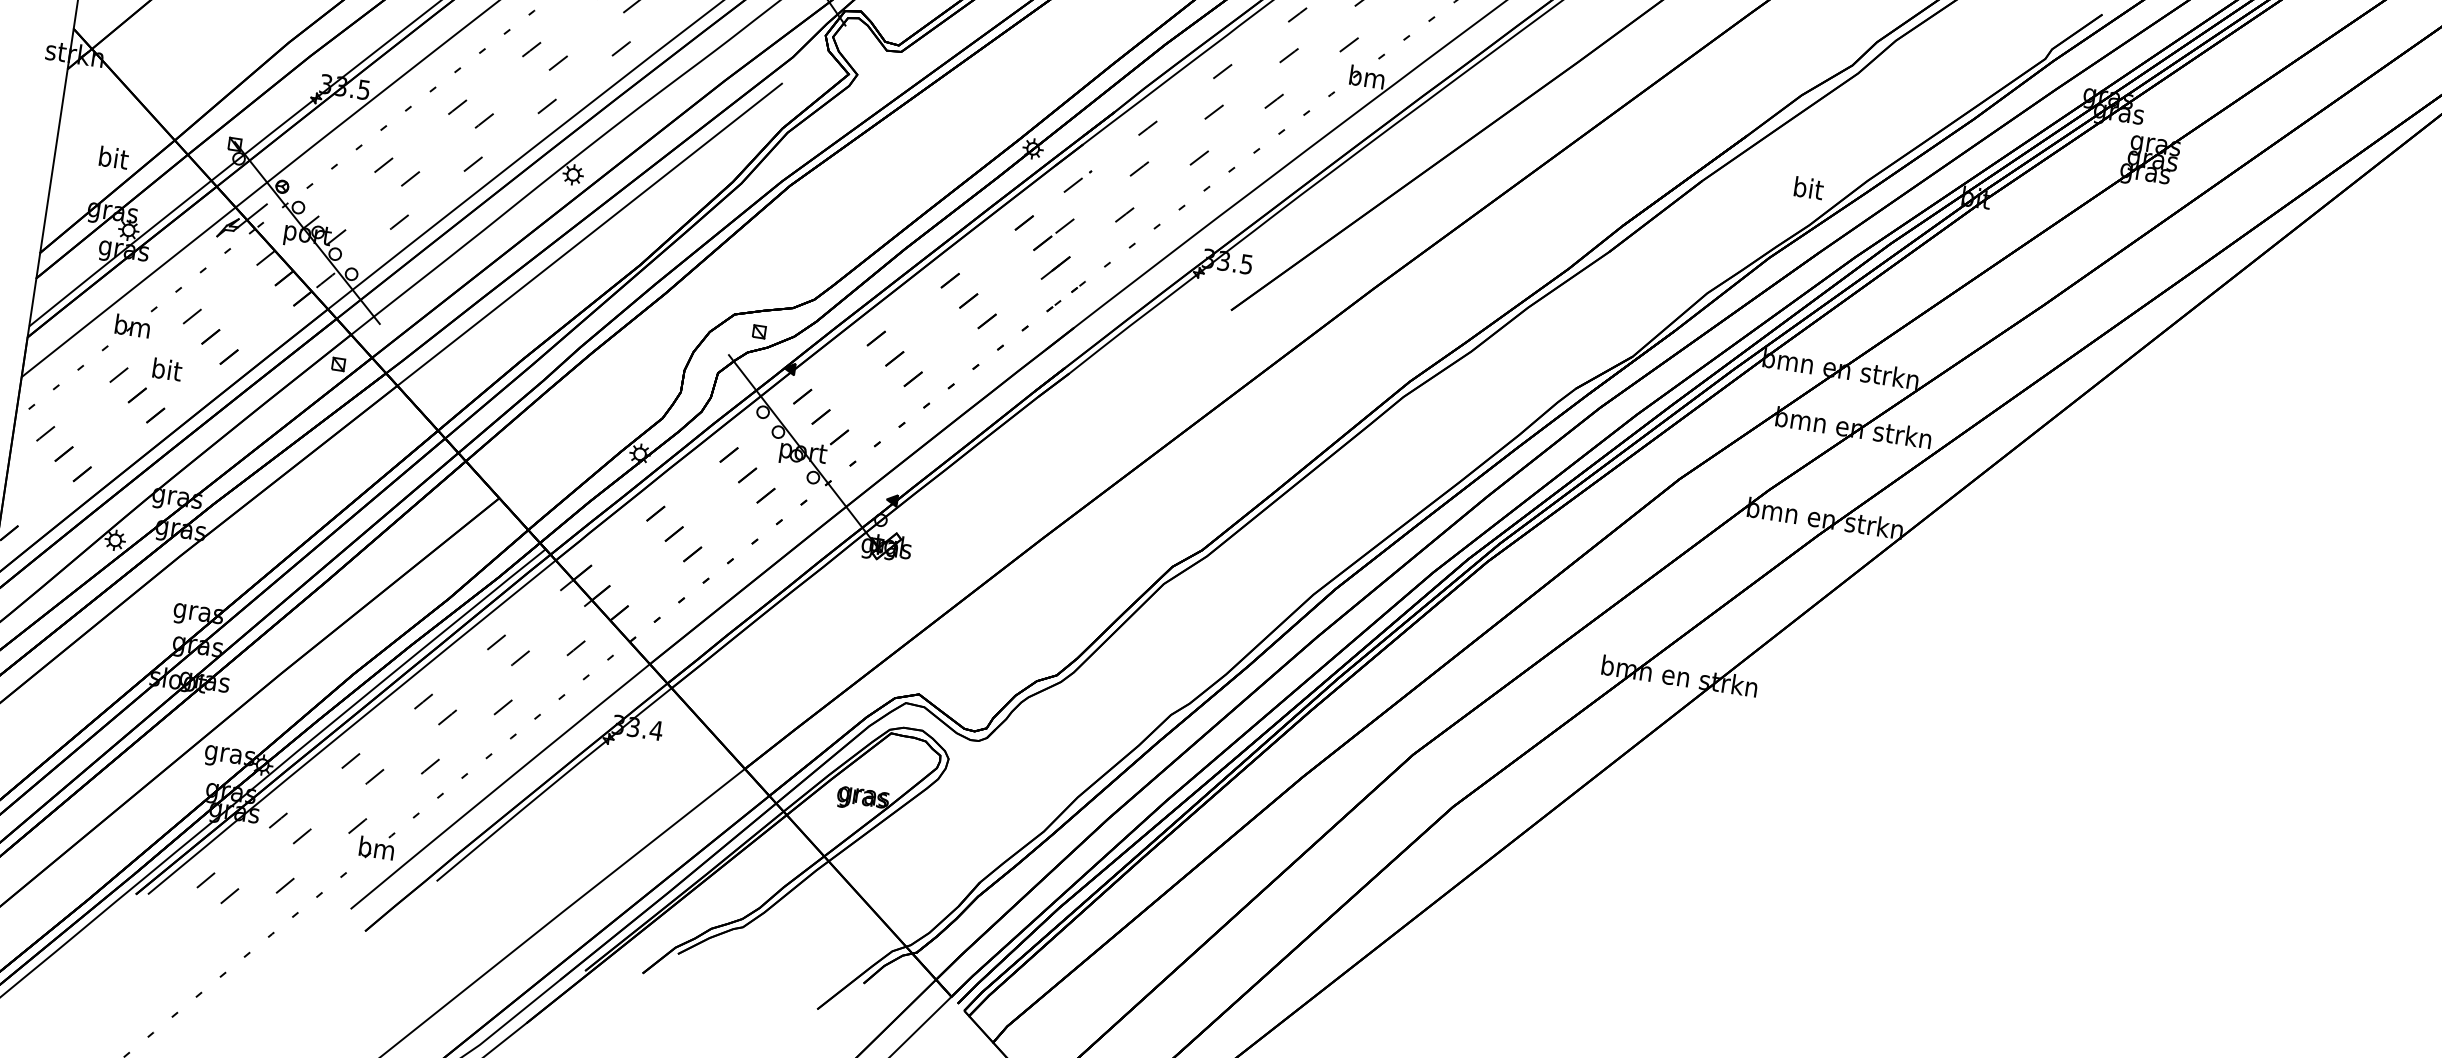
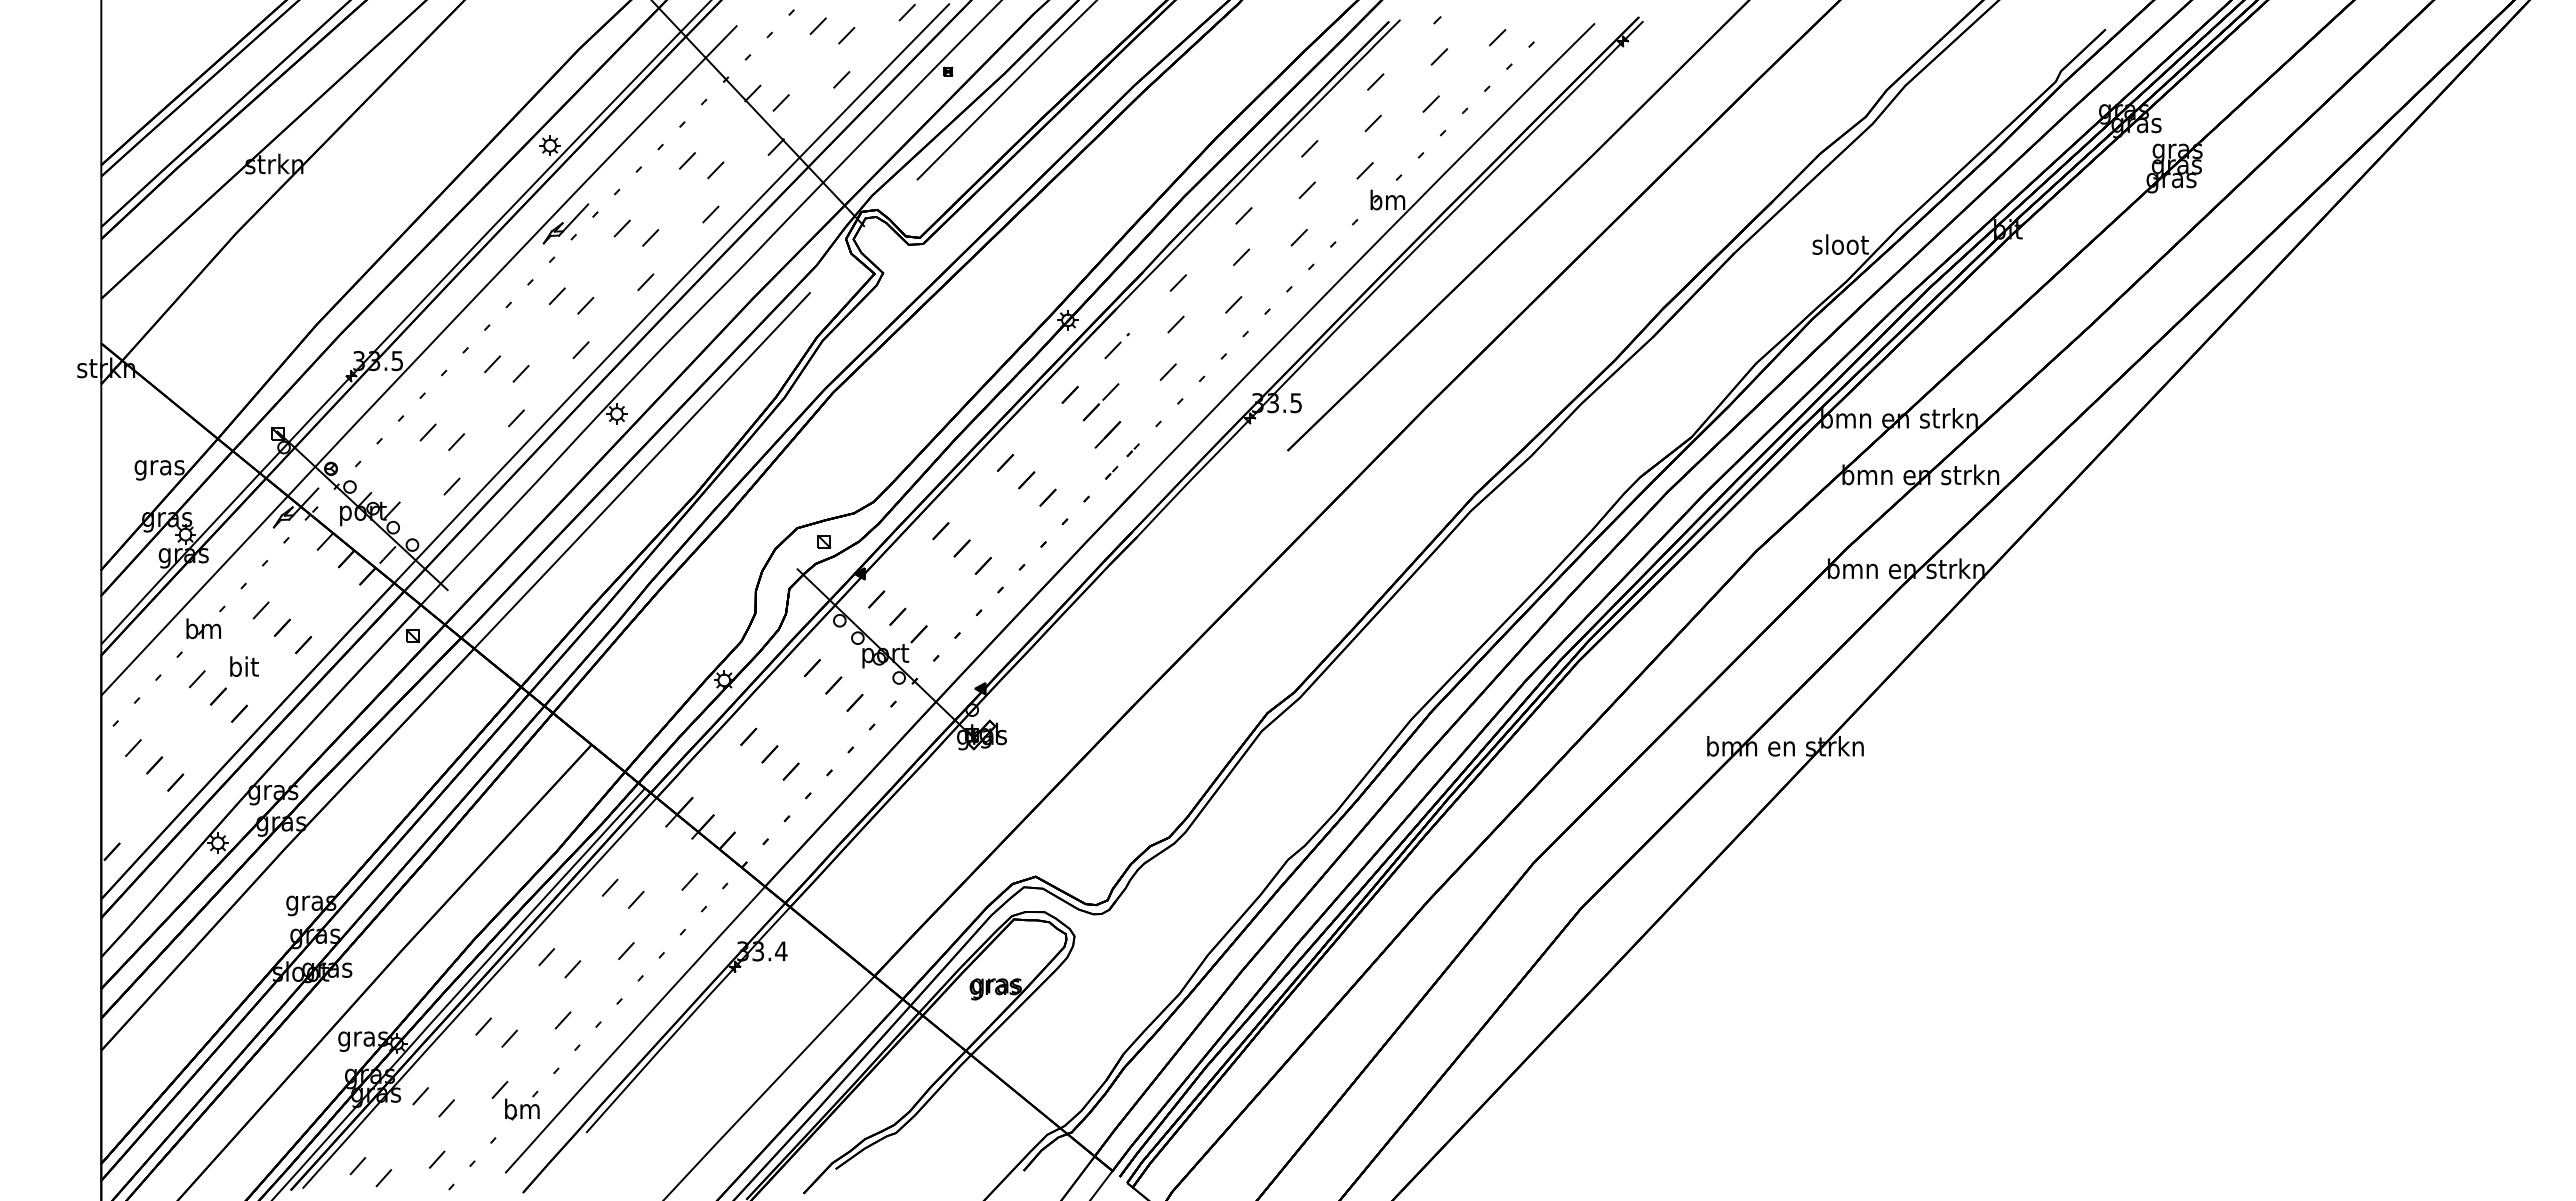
text: (112, 160) -> (159, 467), bit -> gras
text: (1808, 188) -> (1840, 244), bit -> sloot

